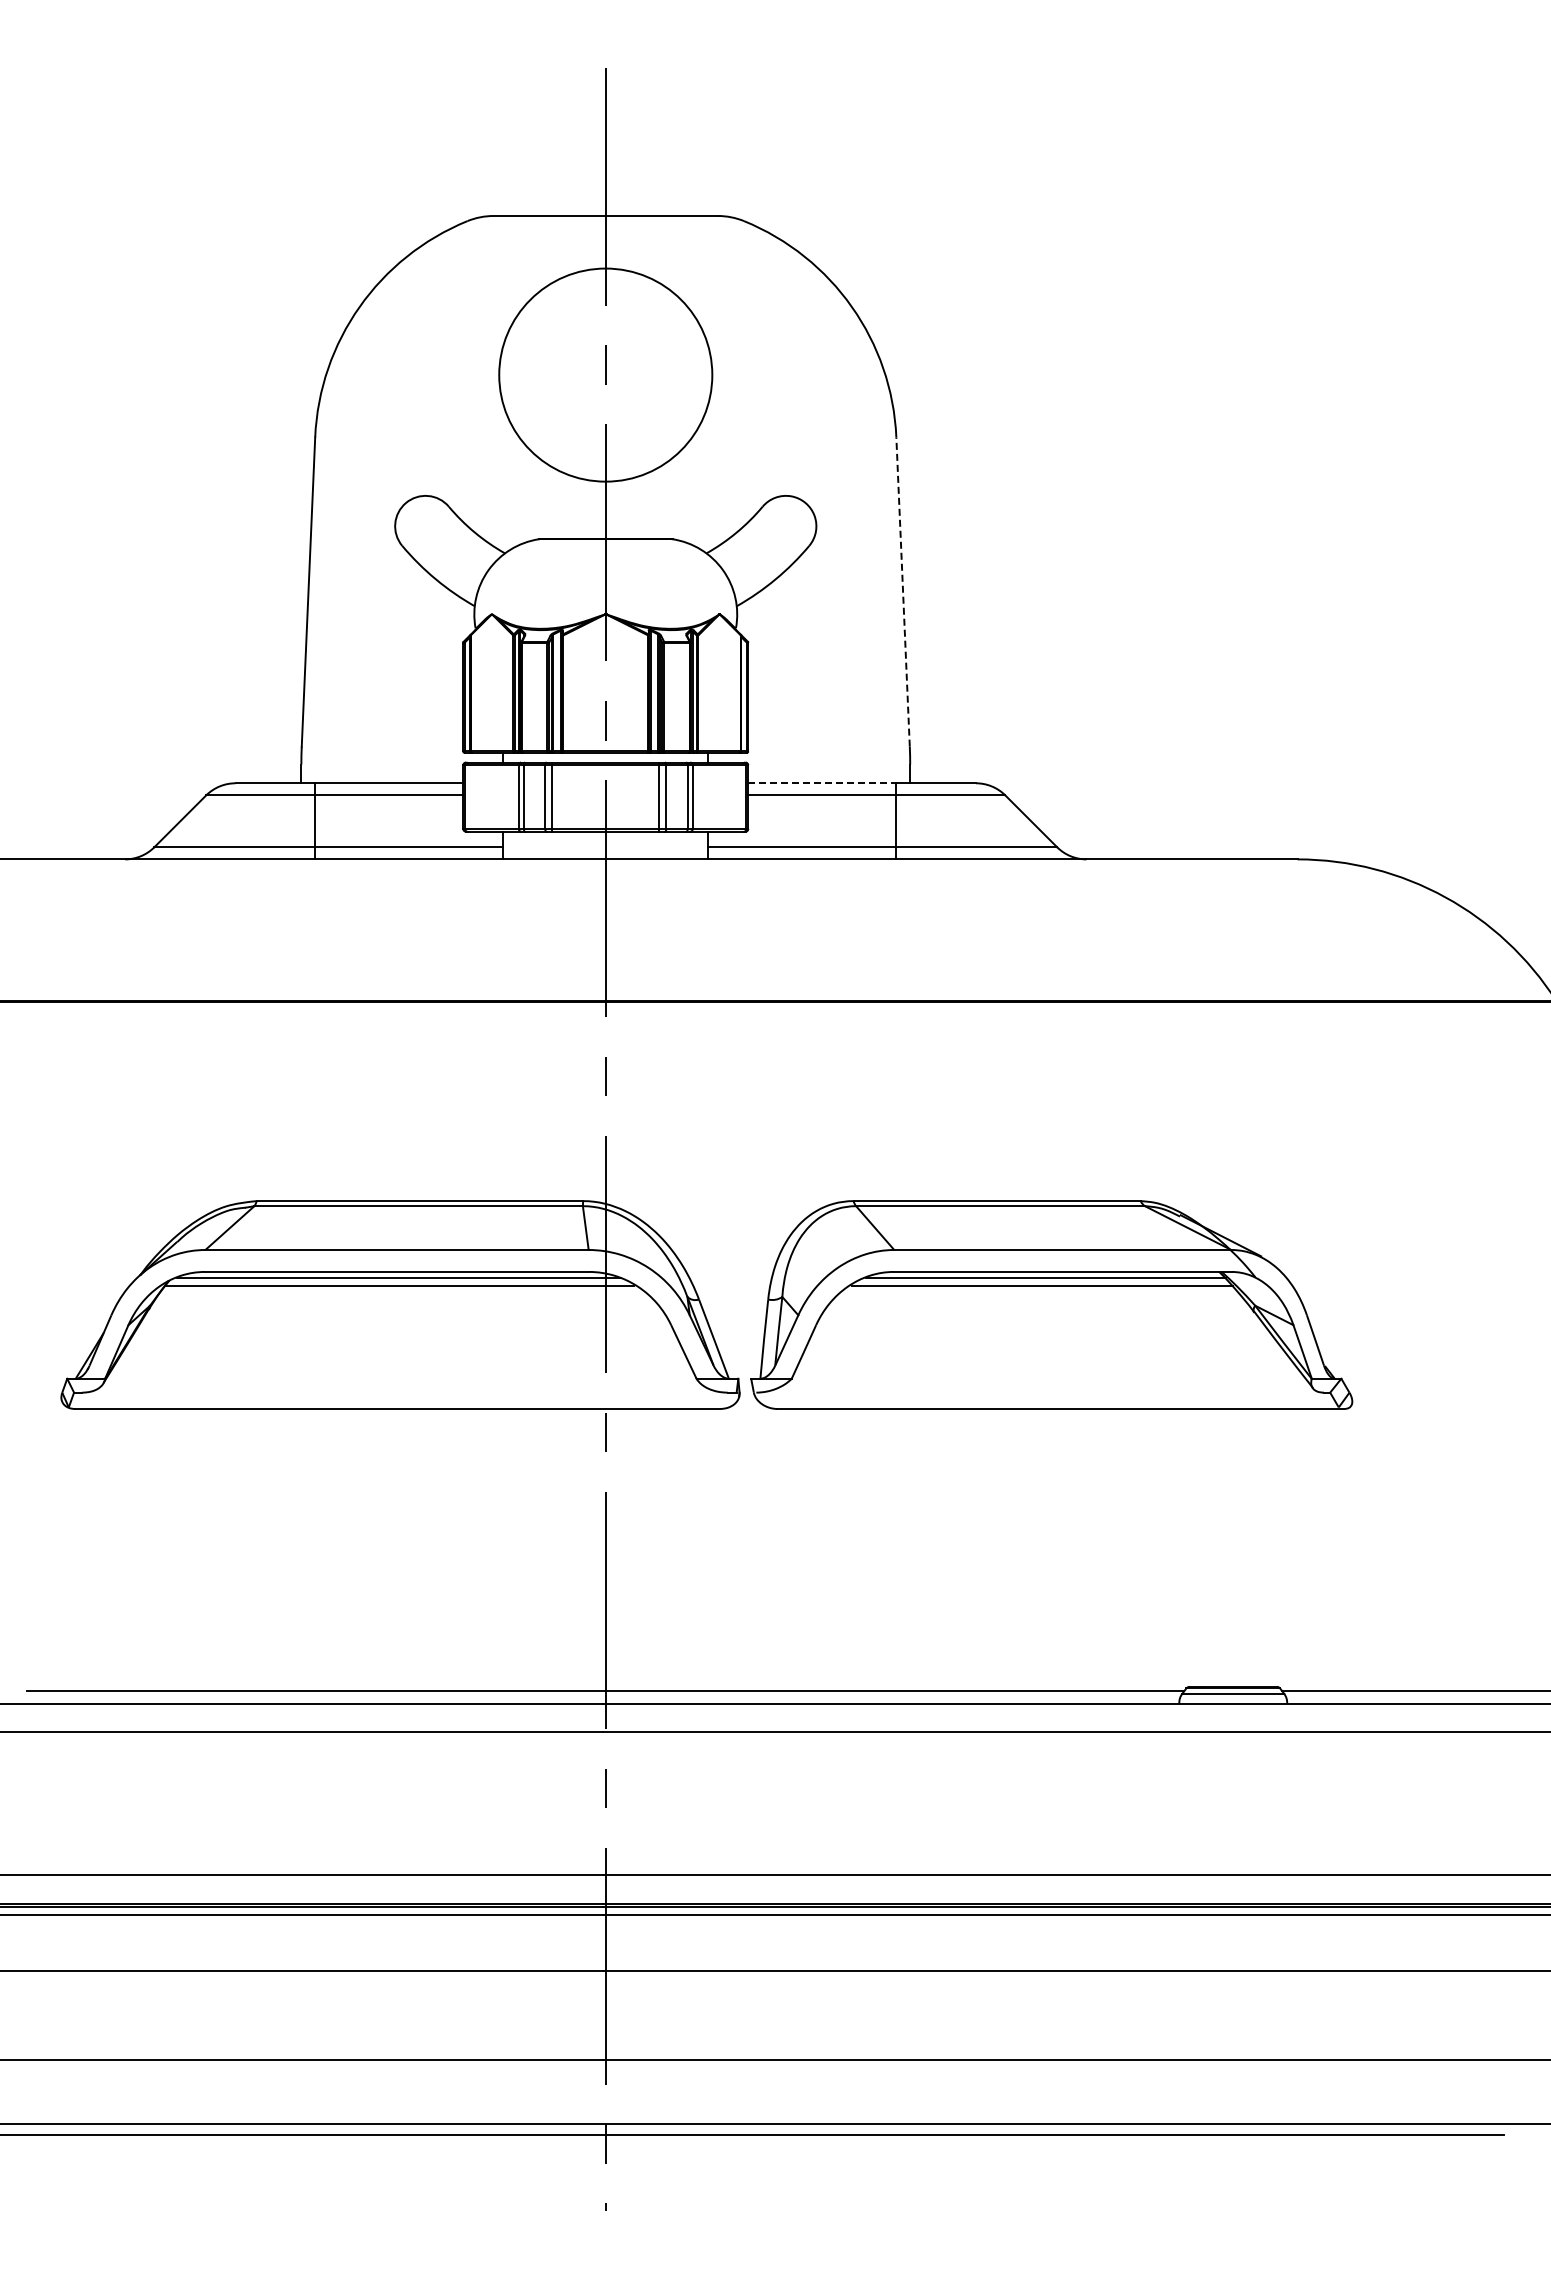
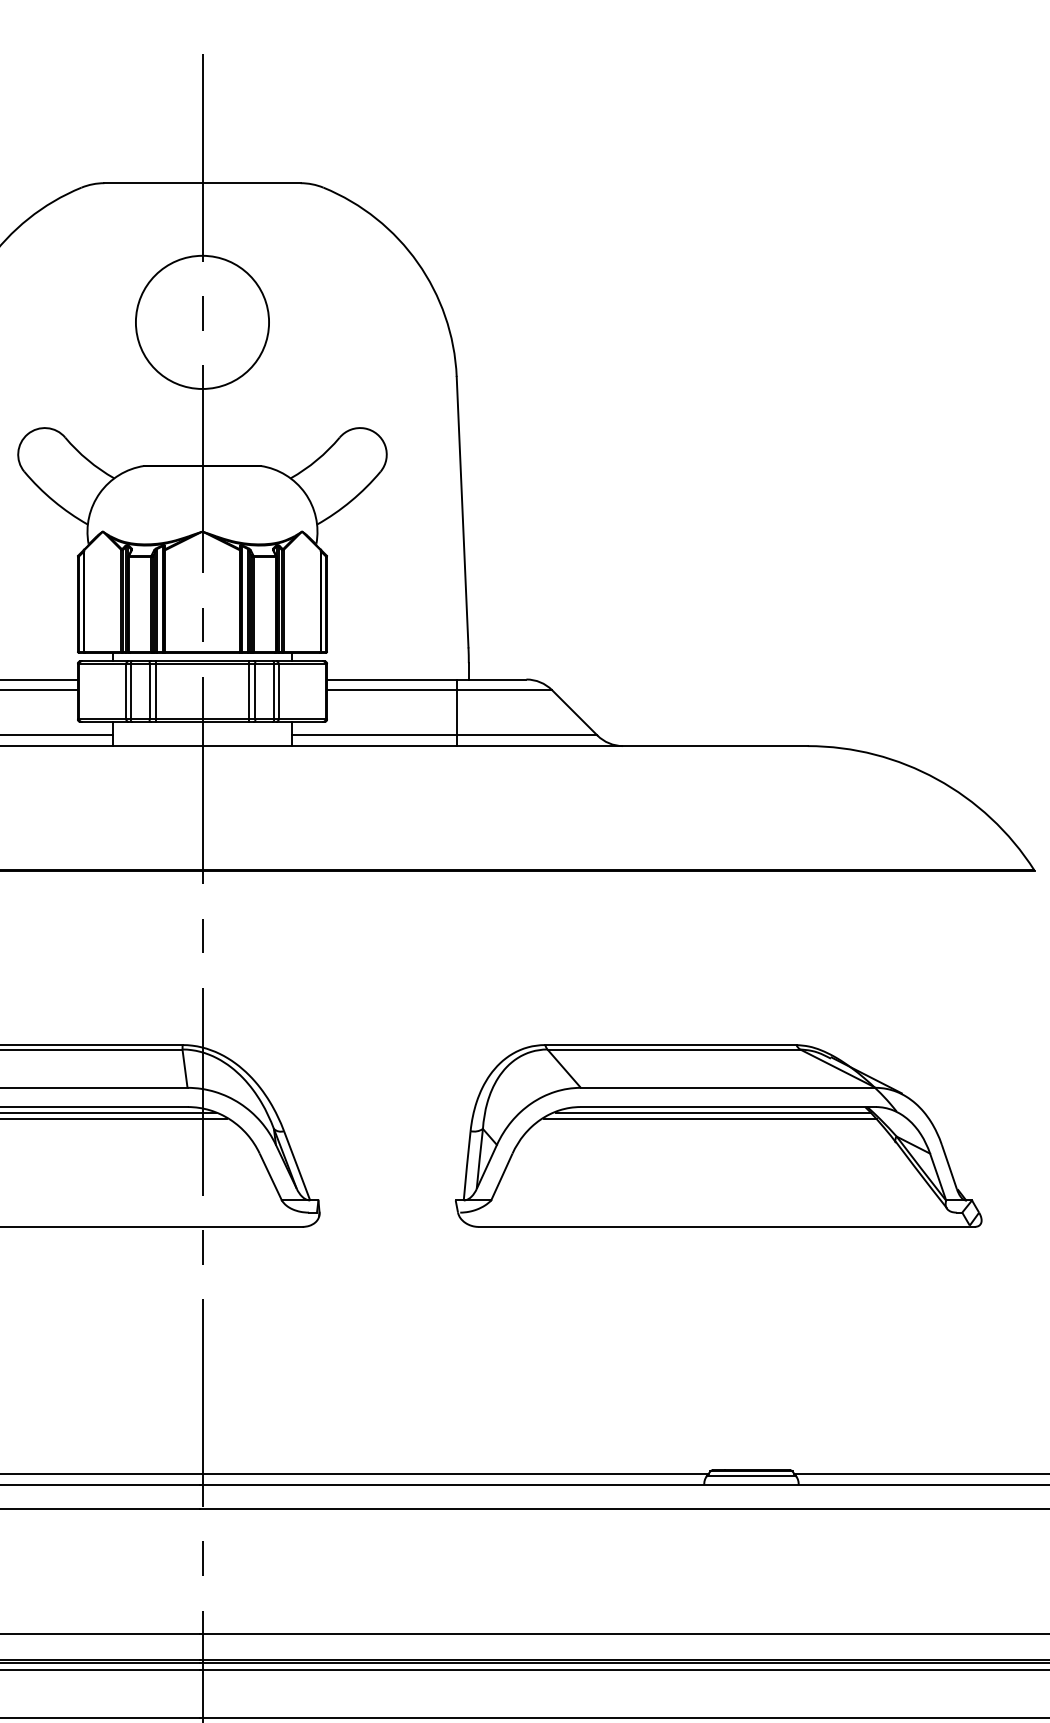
circle: (605, 375) -> (202, 322), size x0.71
line: (903, 591) -> (462, 511), dashed -> solid
line: (822, 783) -> (392, 679), dashed -> solid
part: (1051, 1304) -> (718, 1135), moved

